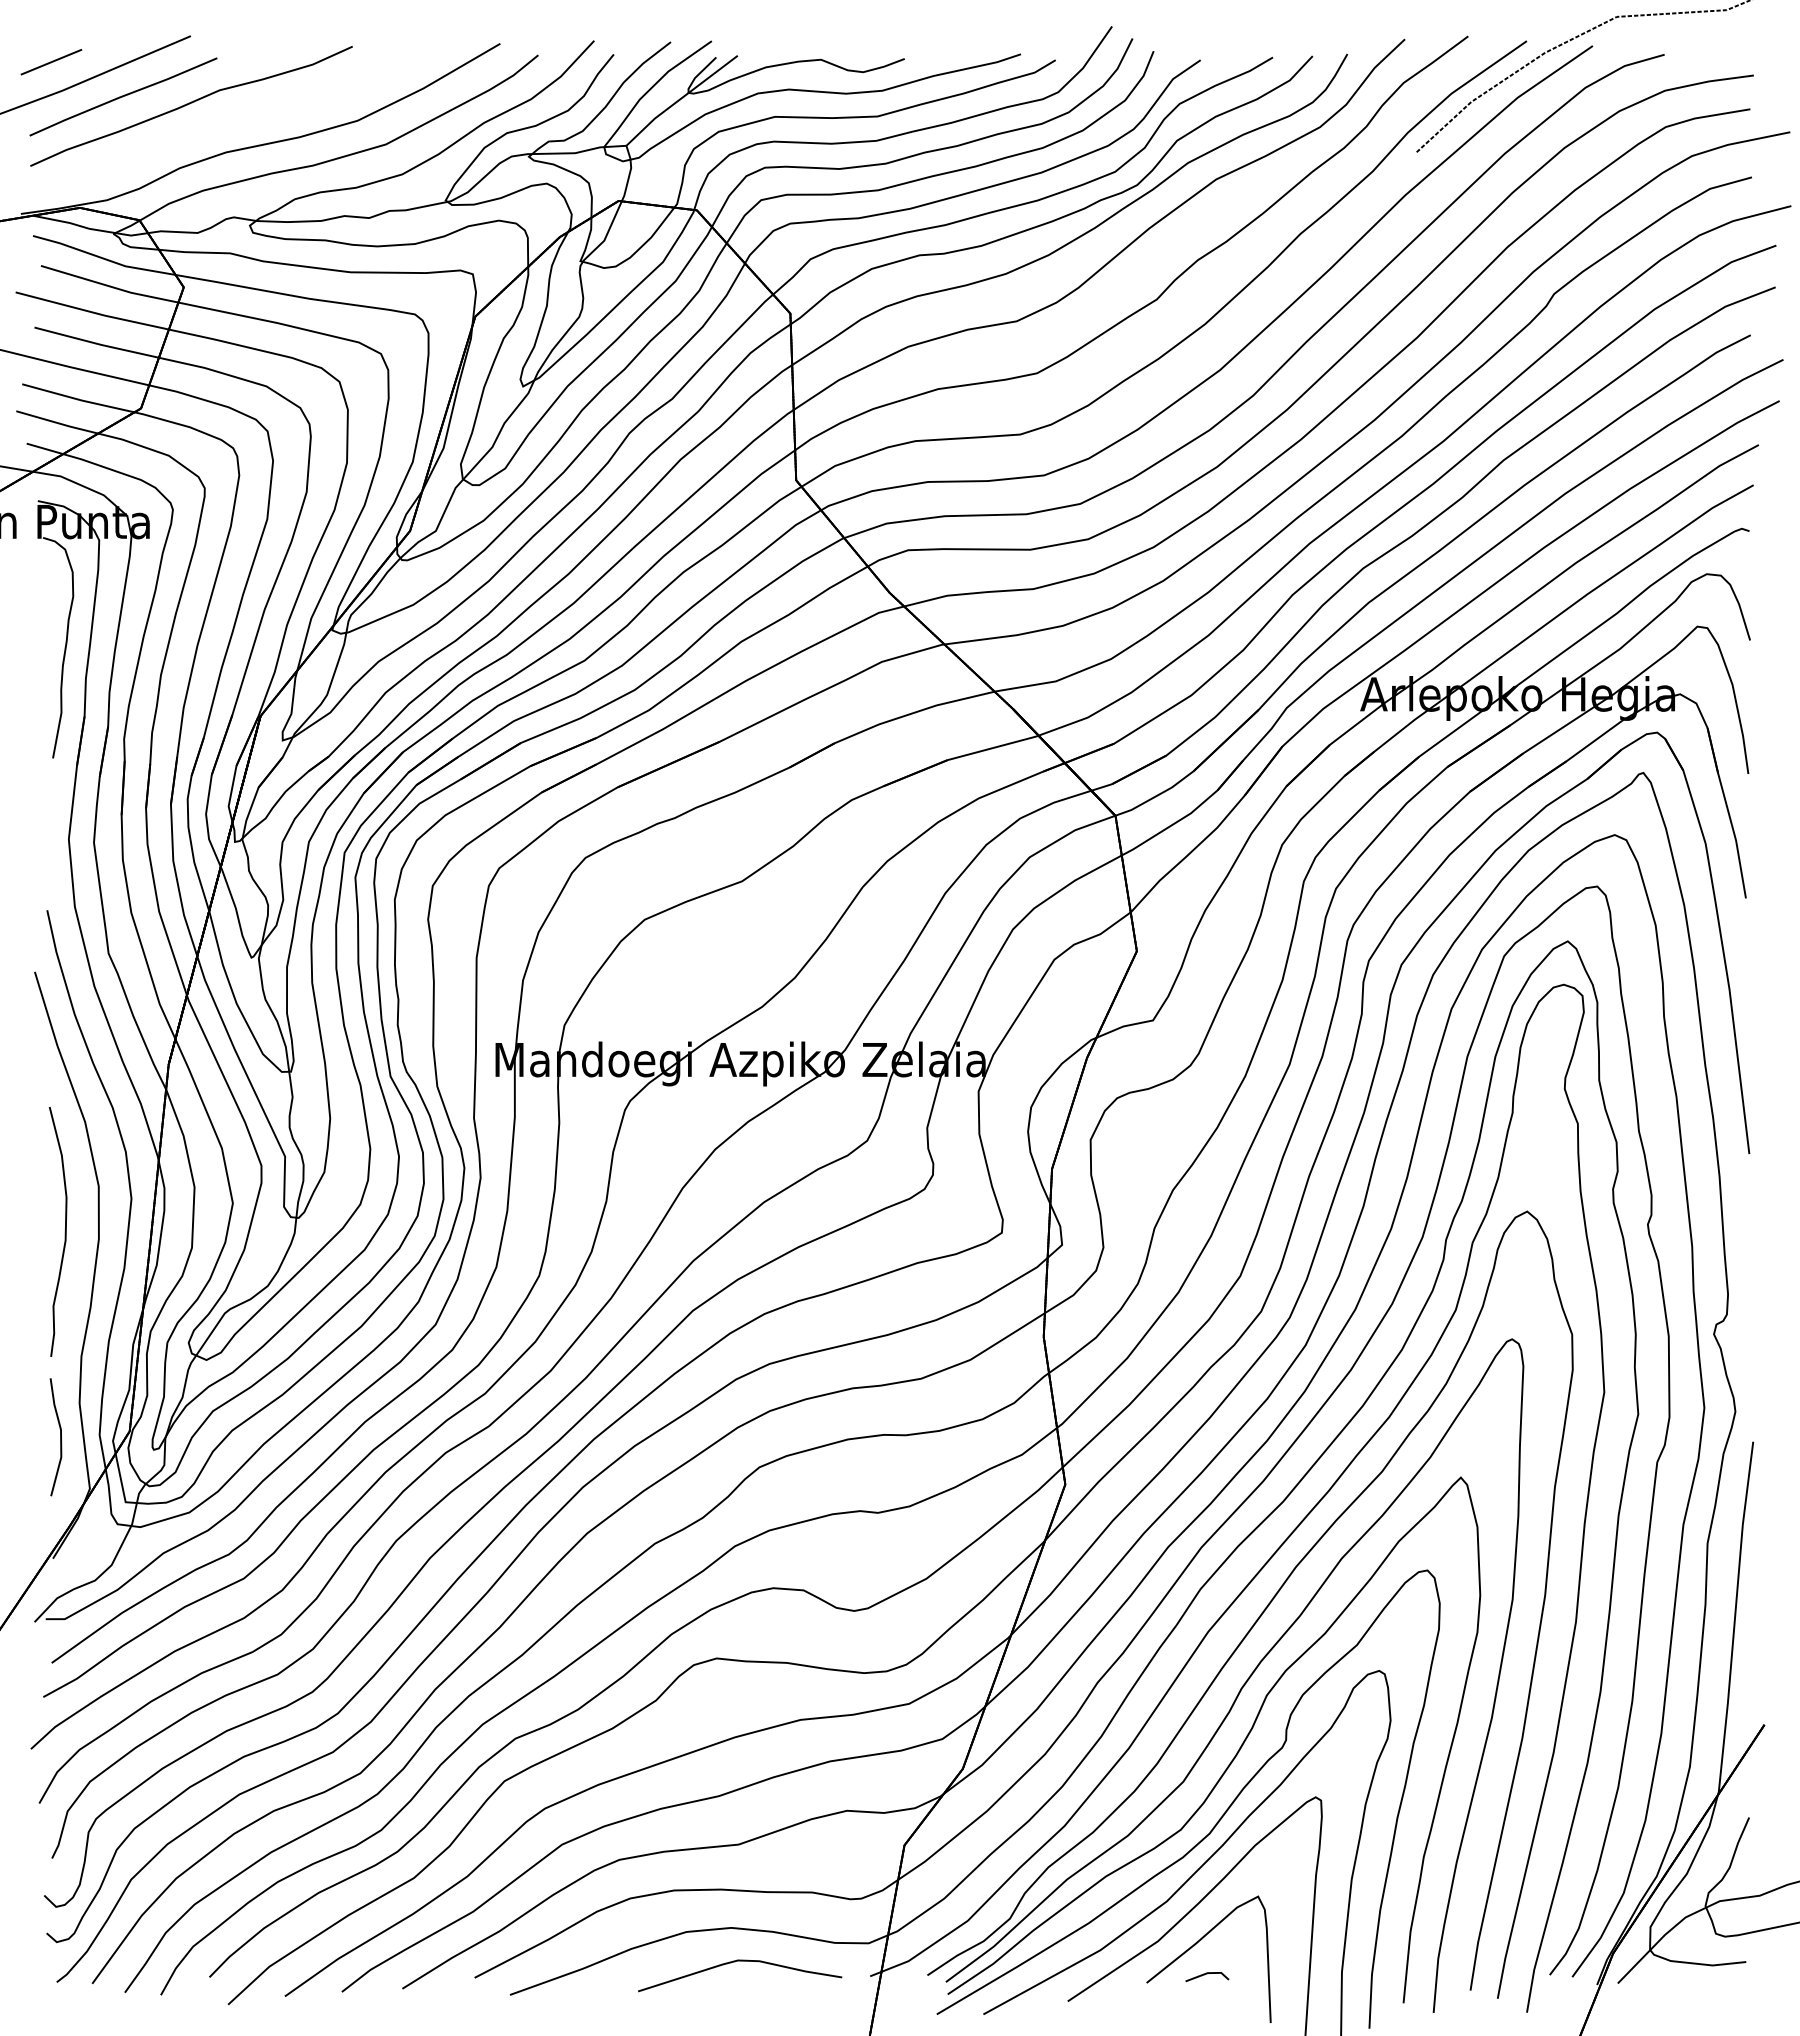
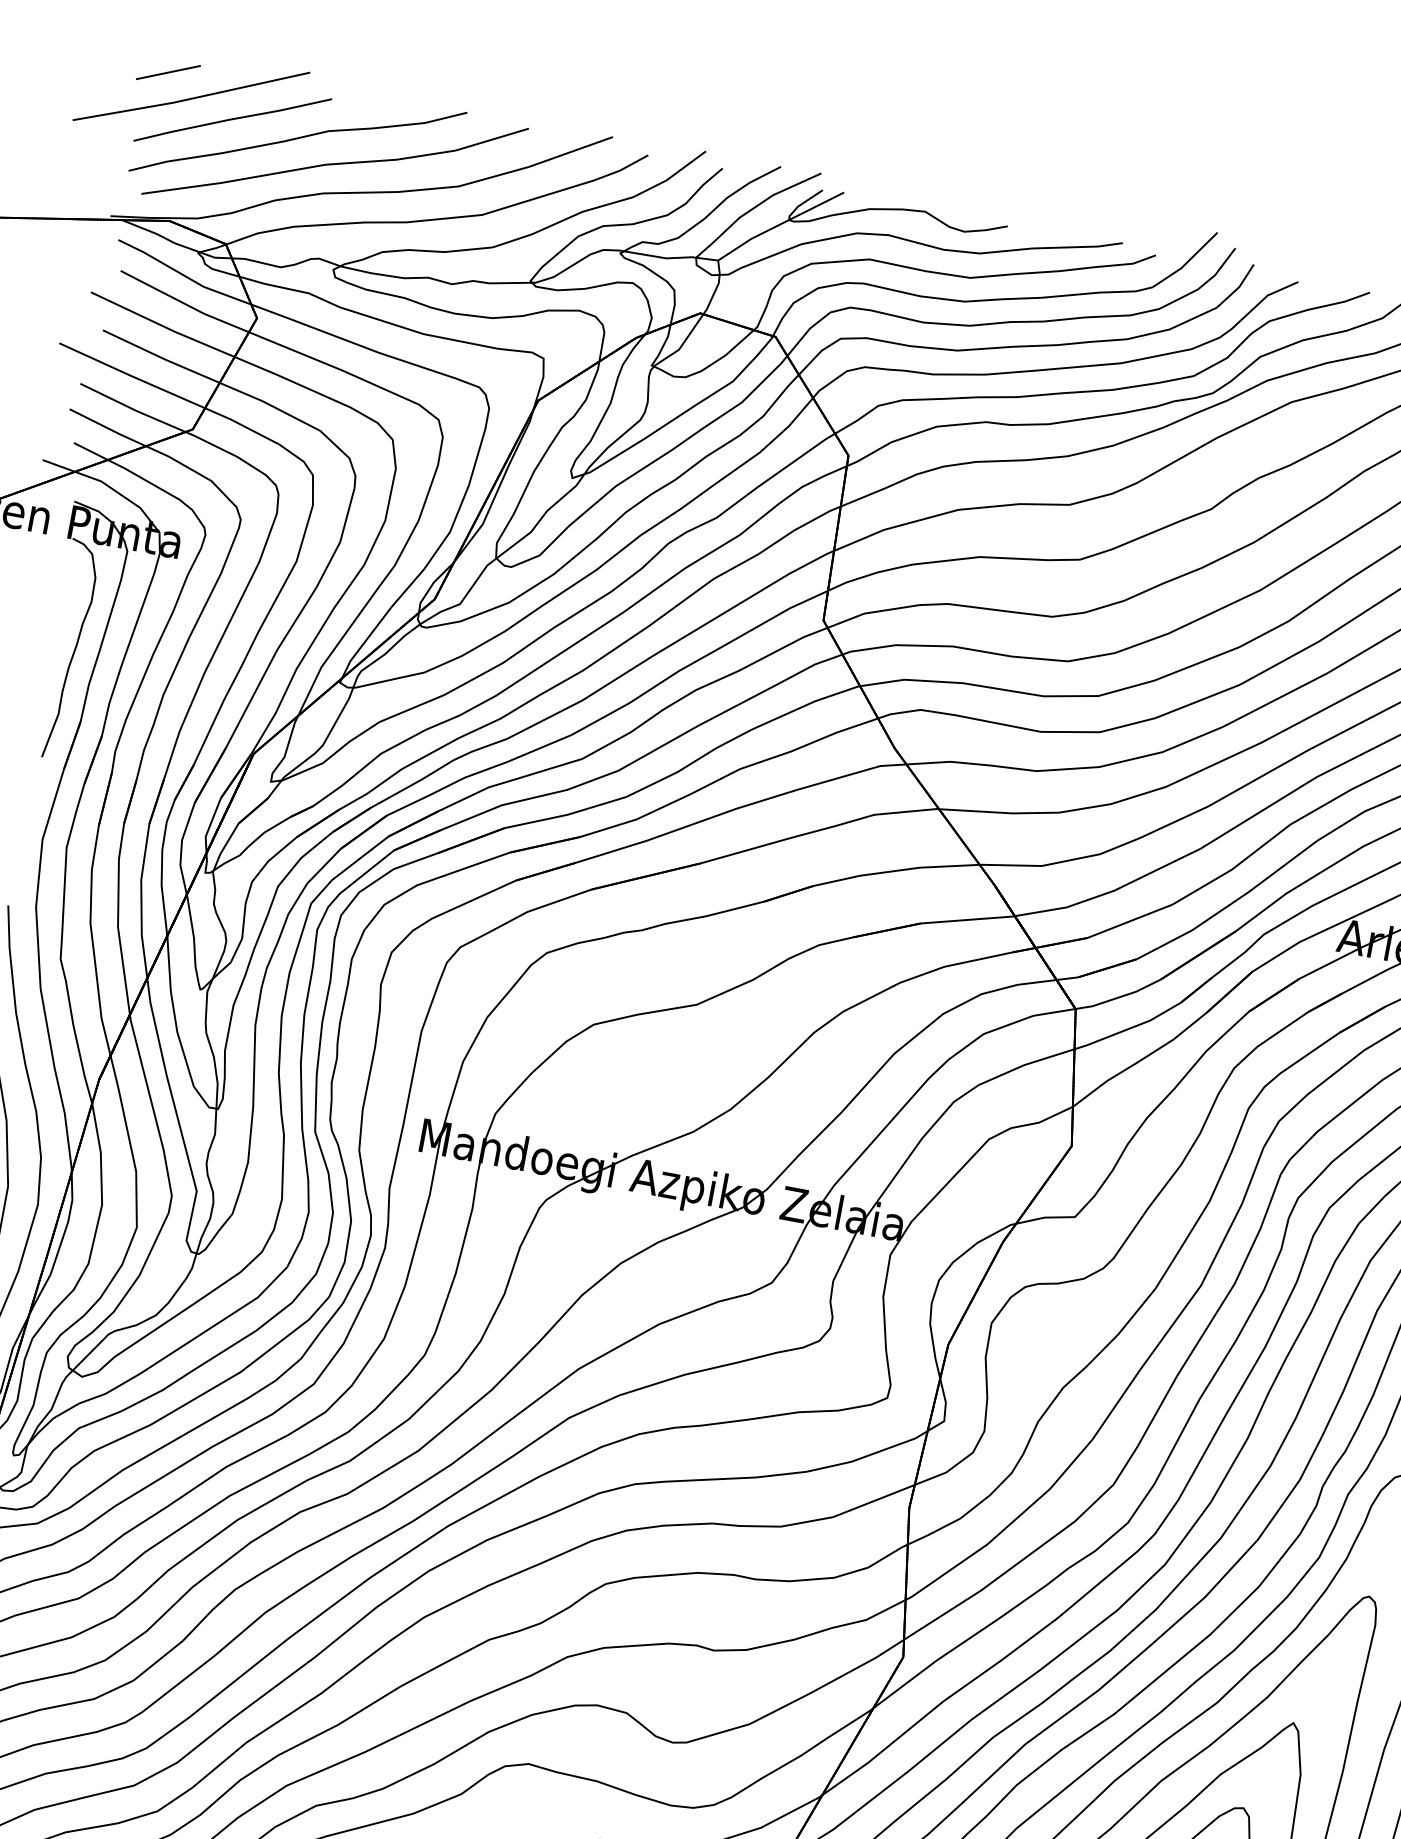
curve: (231, 120) -> (334, 163), added

